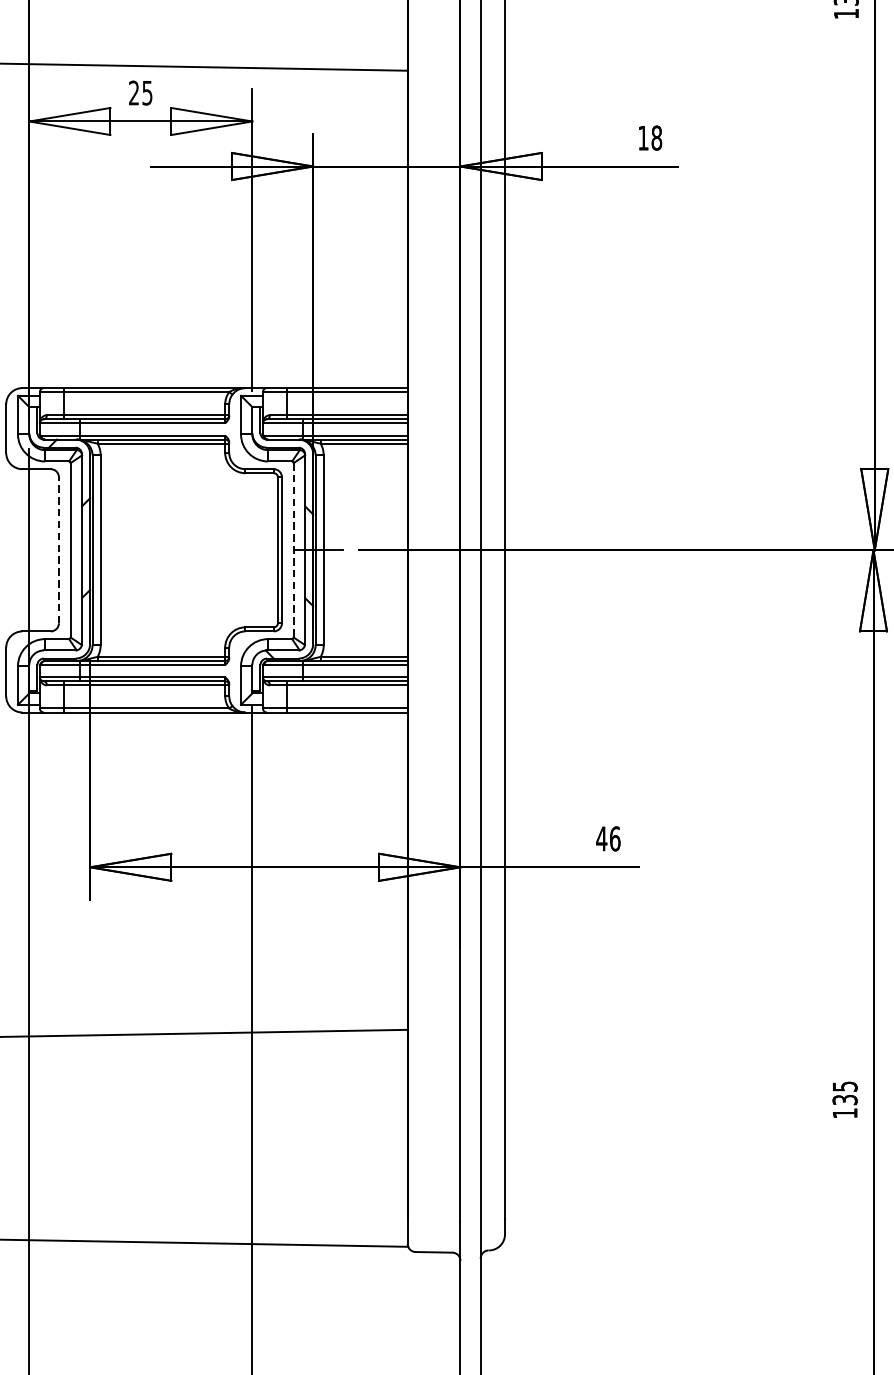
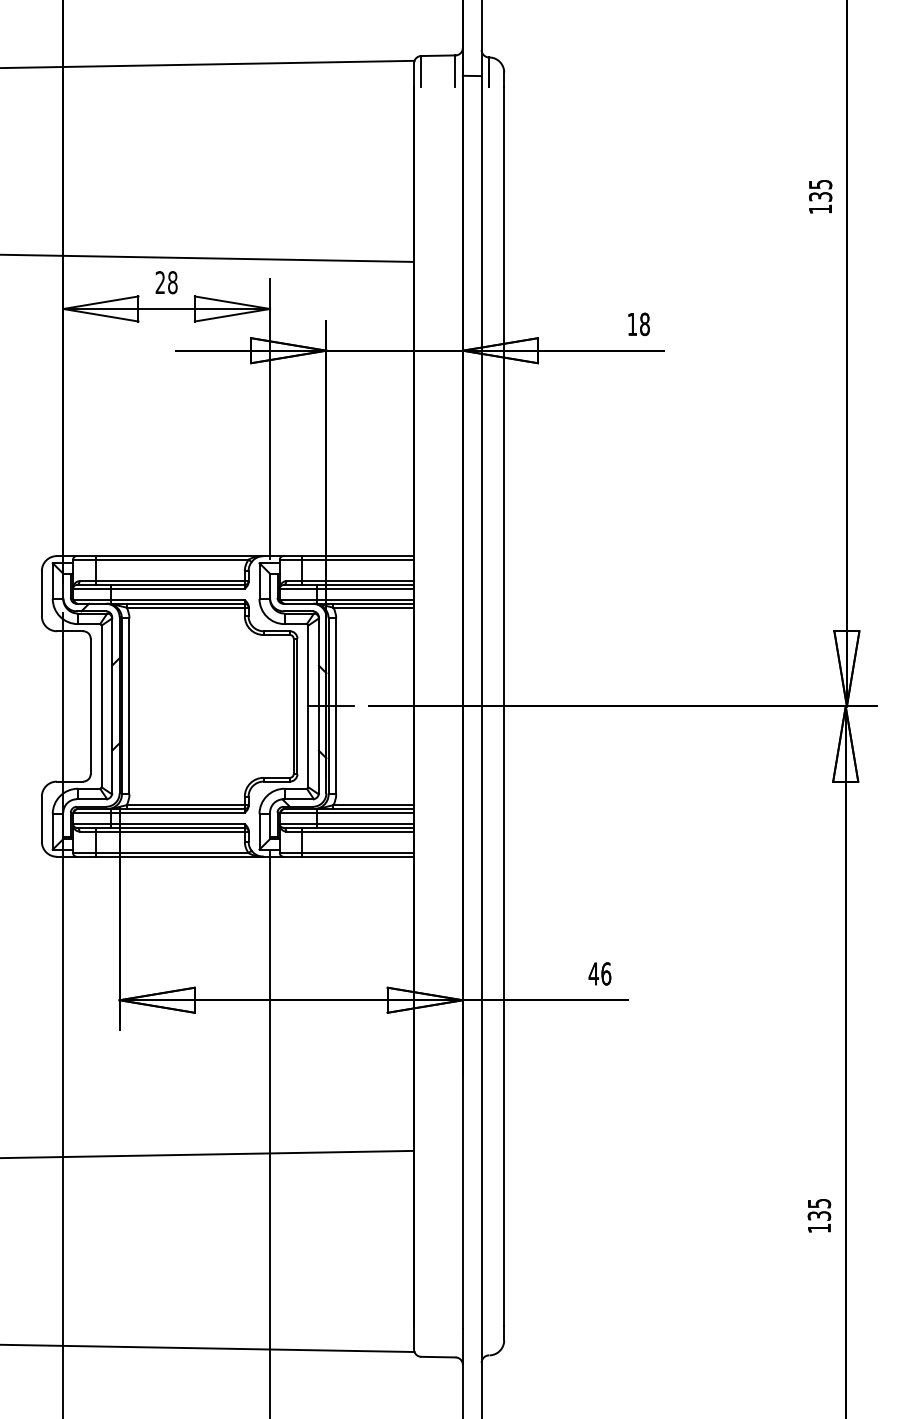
text: (147, 92) -> (172, 282), 25 -> 28
line: (58, 550) -> (90, 706), dashed -> solid
line: (293, 550) -> (308, 706), dashed -> solid

